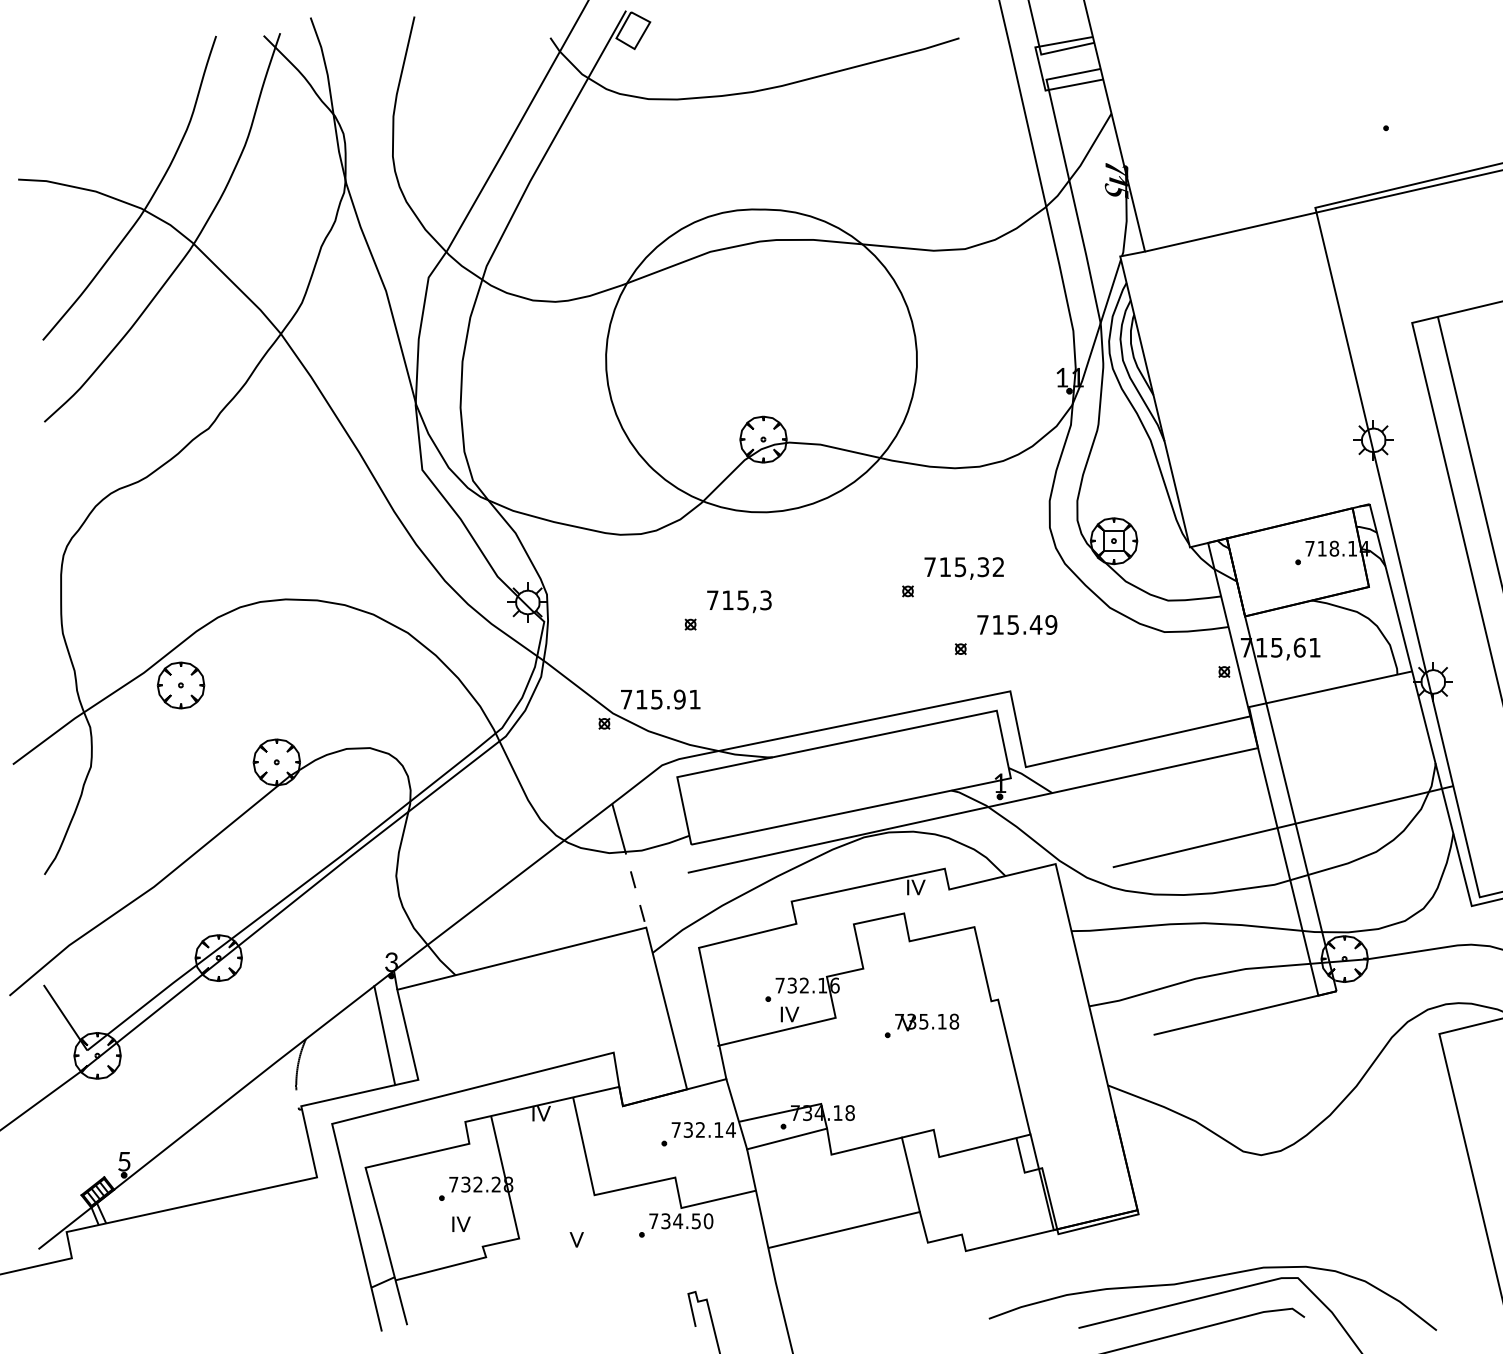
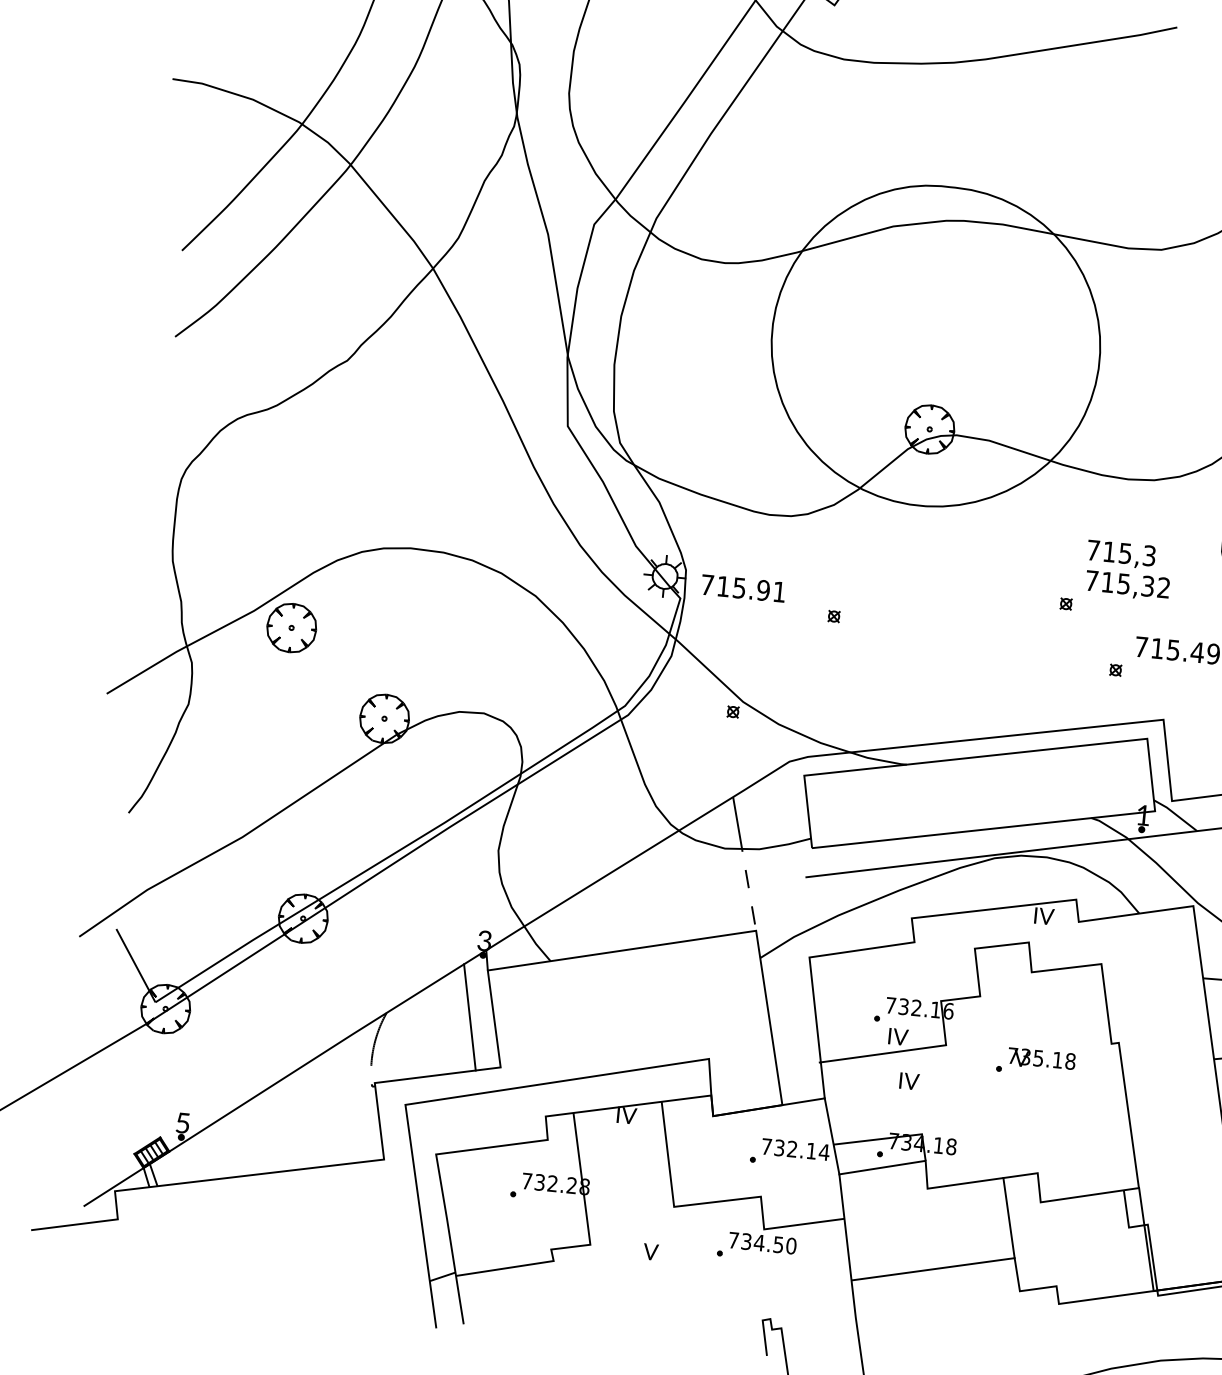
text: (739, 601) -> (1121, 554), moved
text: (660, 699) -> (743, 588), moved
text: (461, 1223) -> (909, 1080), moved

